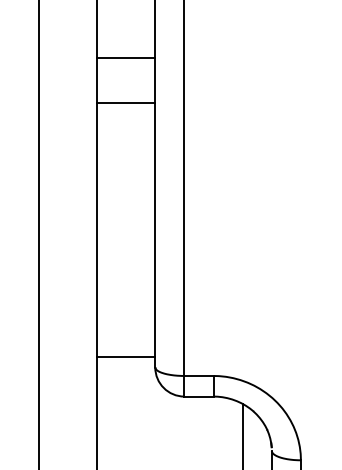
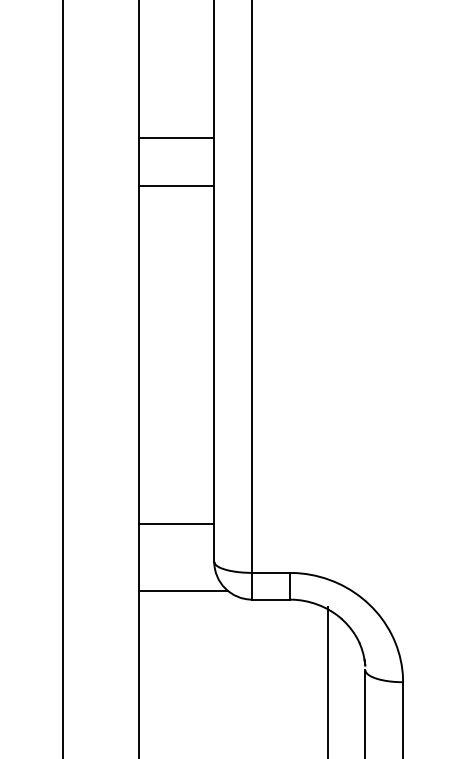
line: (126, 57) -> (176, 137), moved
line: (126, 102) -> (176, 186), moved
line: (126, 357) -> (176, 524), moved
line: (131, 390) -> (183, 591), added

